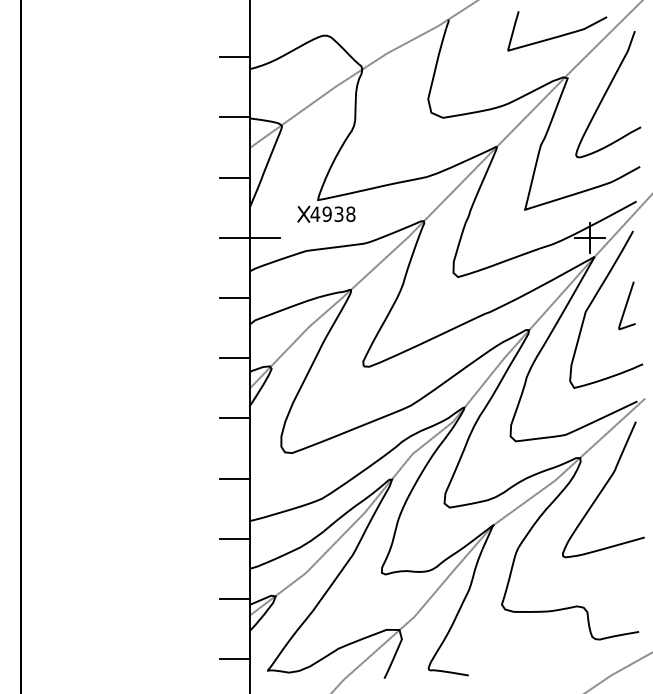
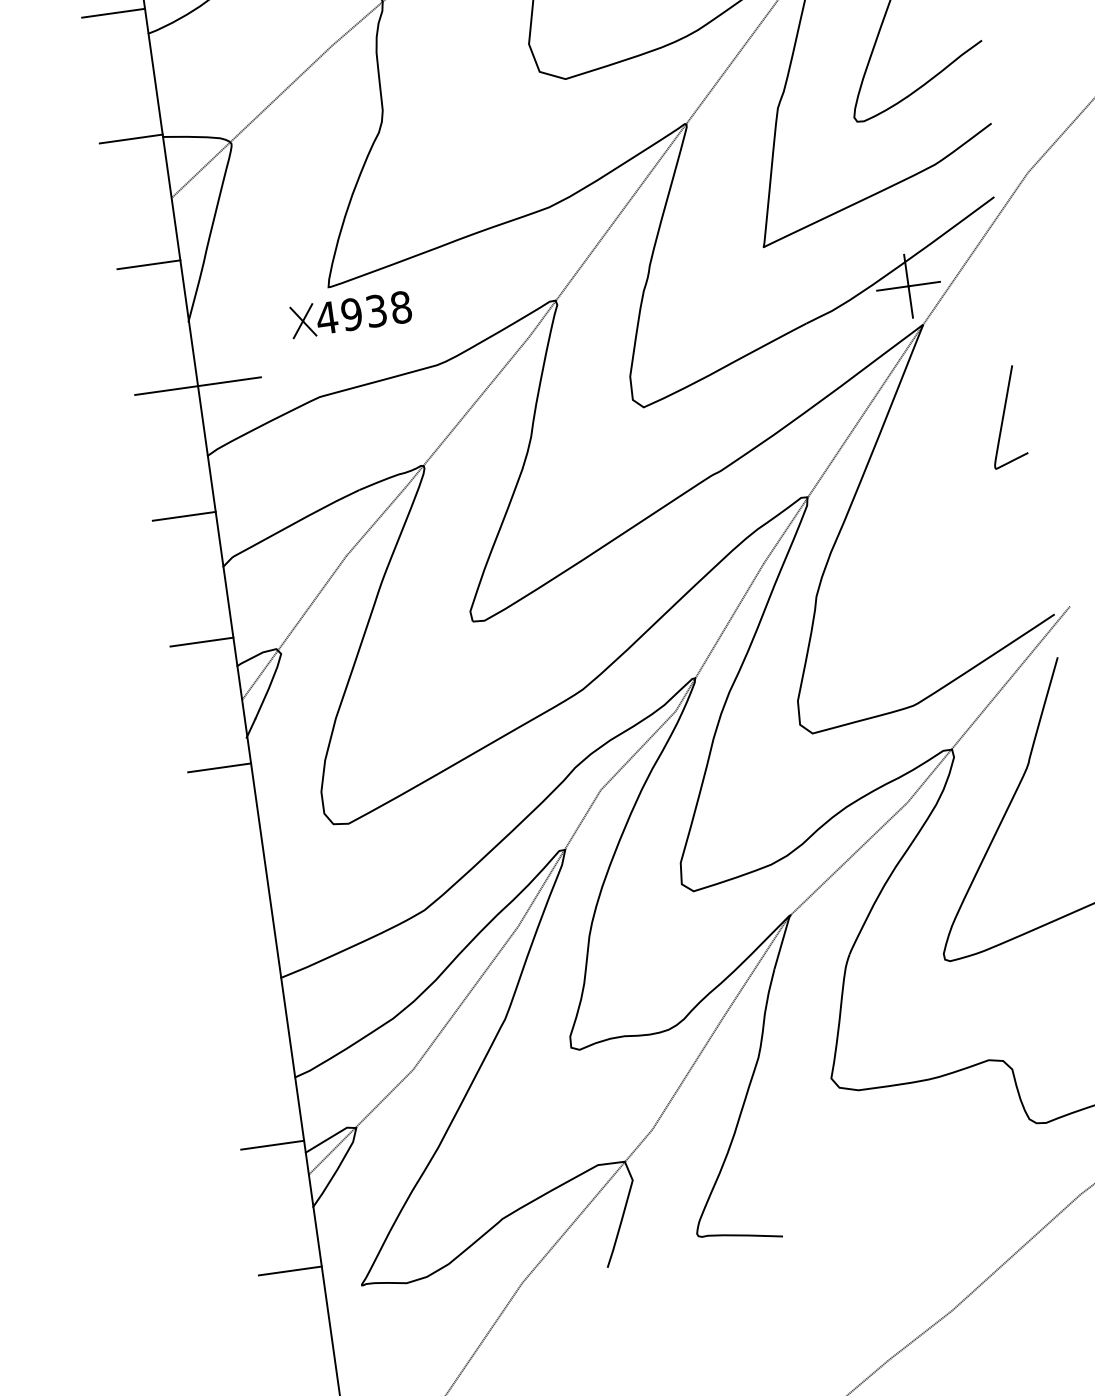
curve: (593, 301) -> (933, 418), removed
line: (235, 478) -> (237, 893), removed
line: (235, 538) -> (255, 1018), removed

